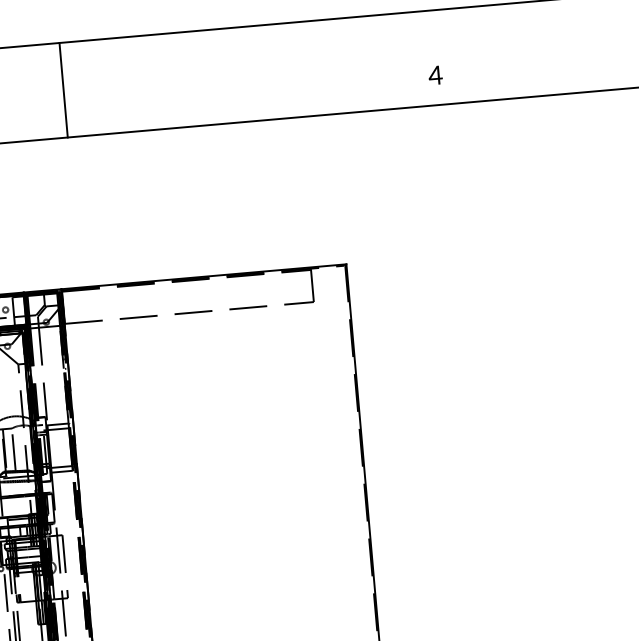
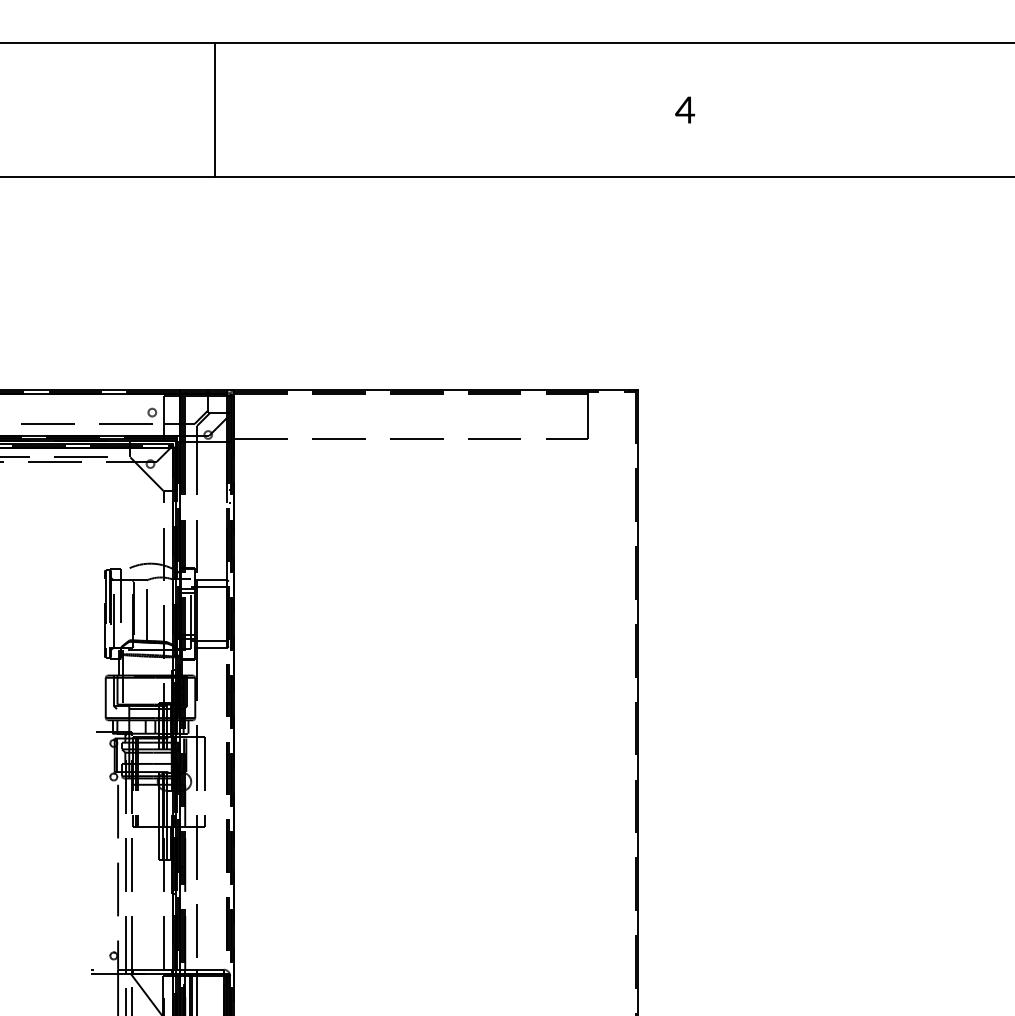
text: (435, 75) -> (684, 109), moved
line: (63, 89) -> (215, 109), moved

